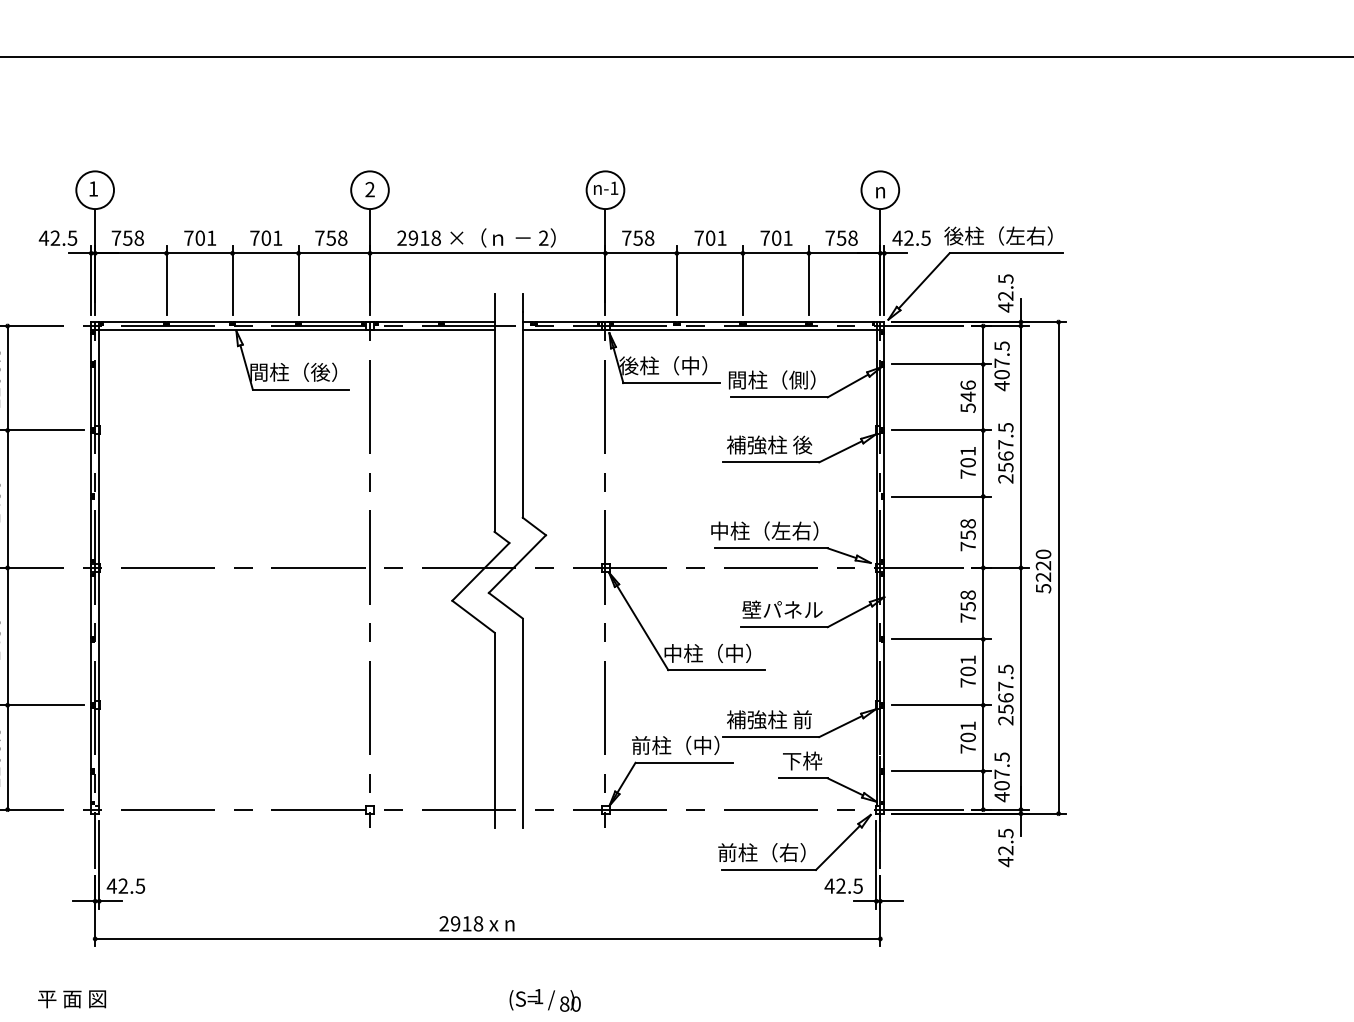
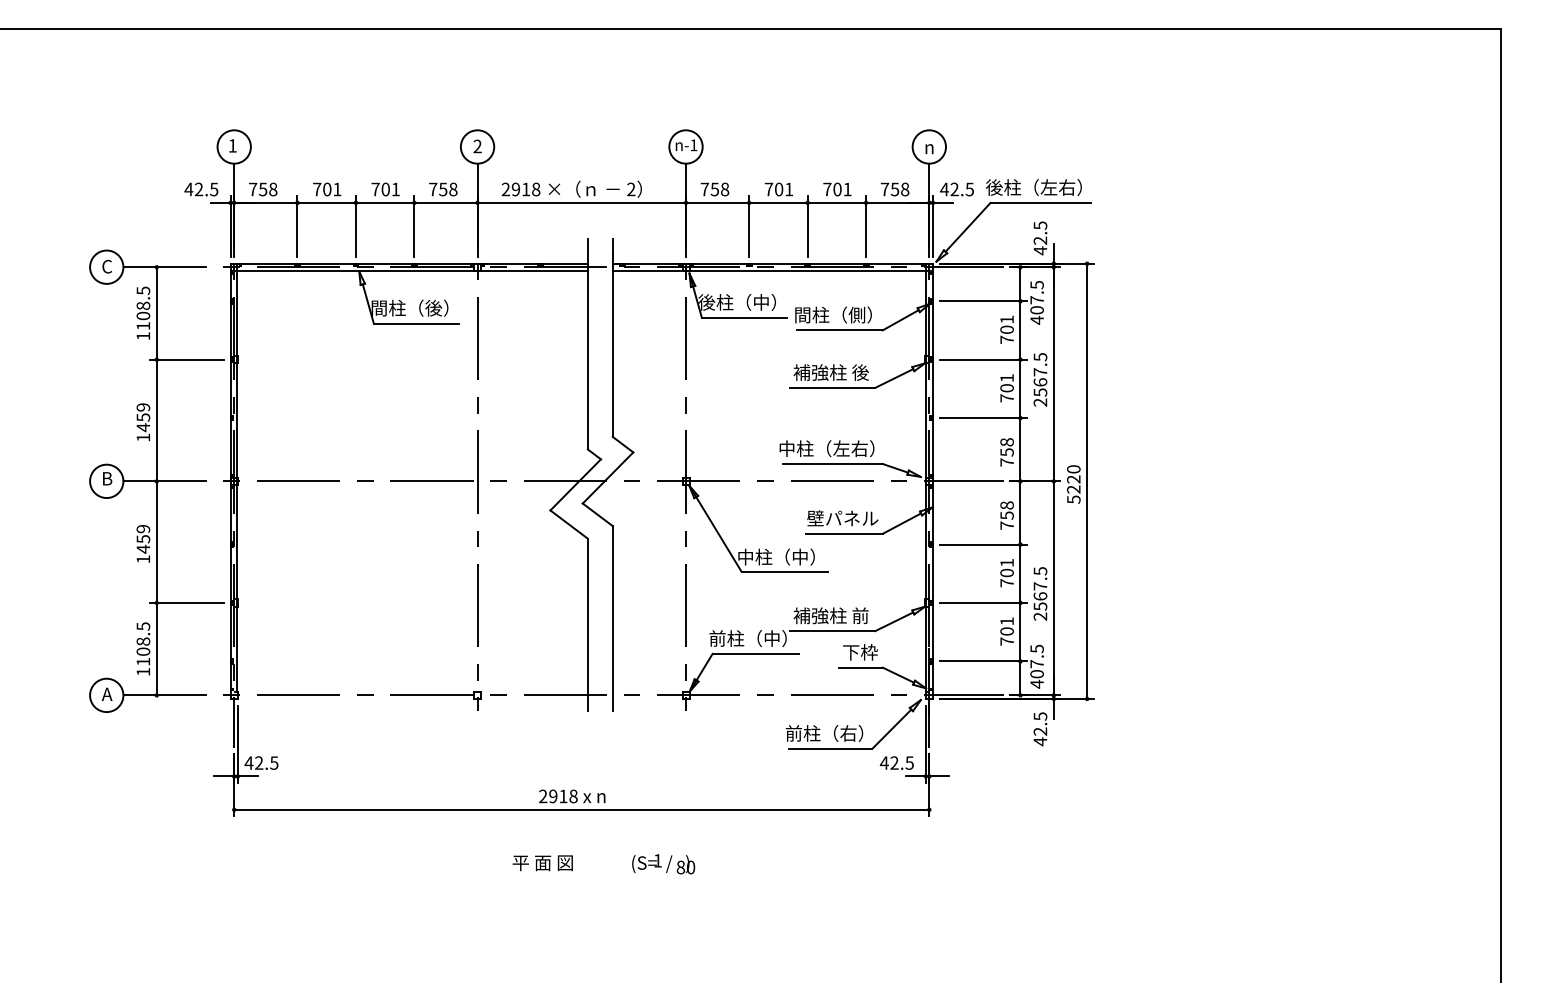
text: (967, 396) -> (1006, 329), 546 -> 701
text: (71, 999) -> (542, 863), moved
text: (545, 1000) -> (663, 864), moved

